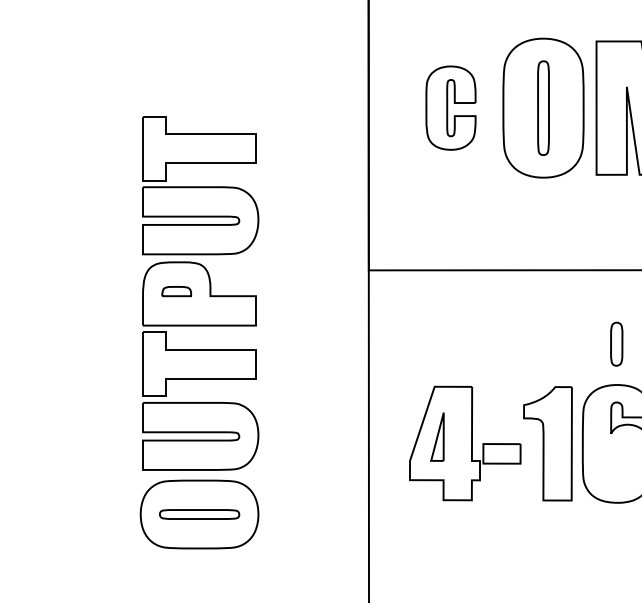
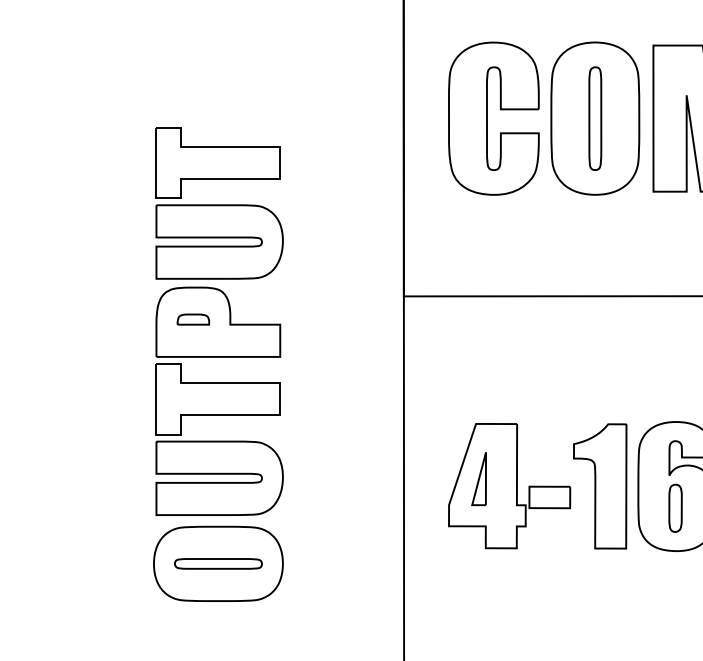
part: (450, 108) -> (493, 118), size x1.67
part: (616, 343) -> (675, 507), moved

